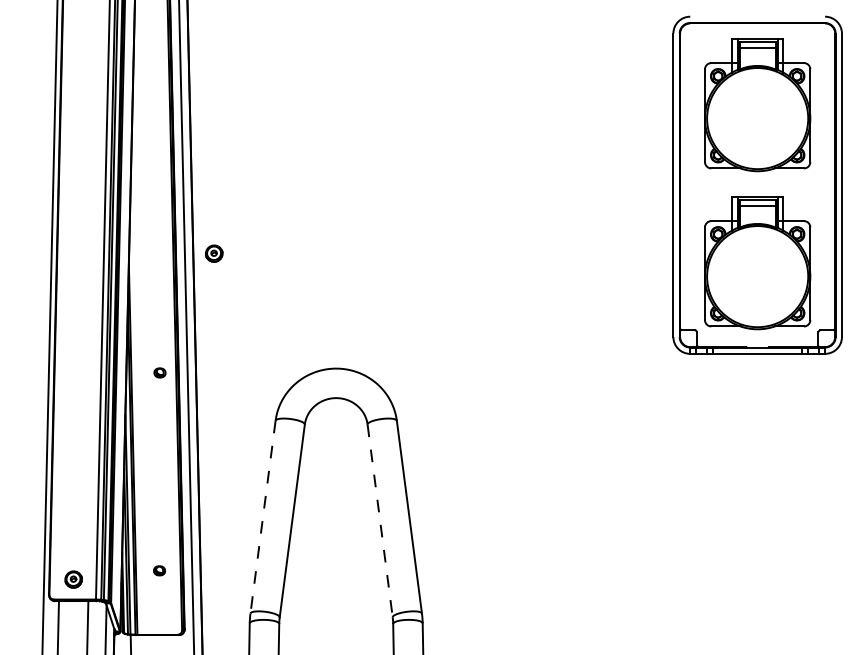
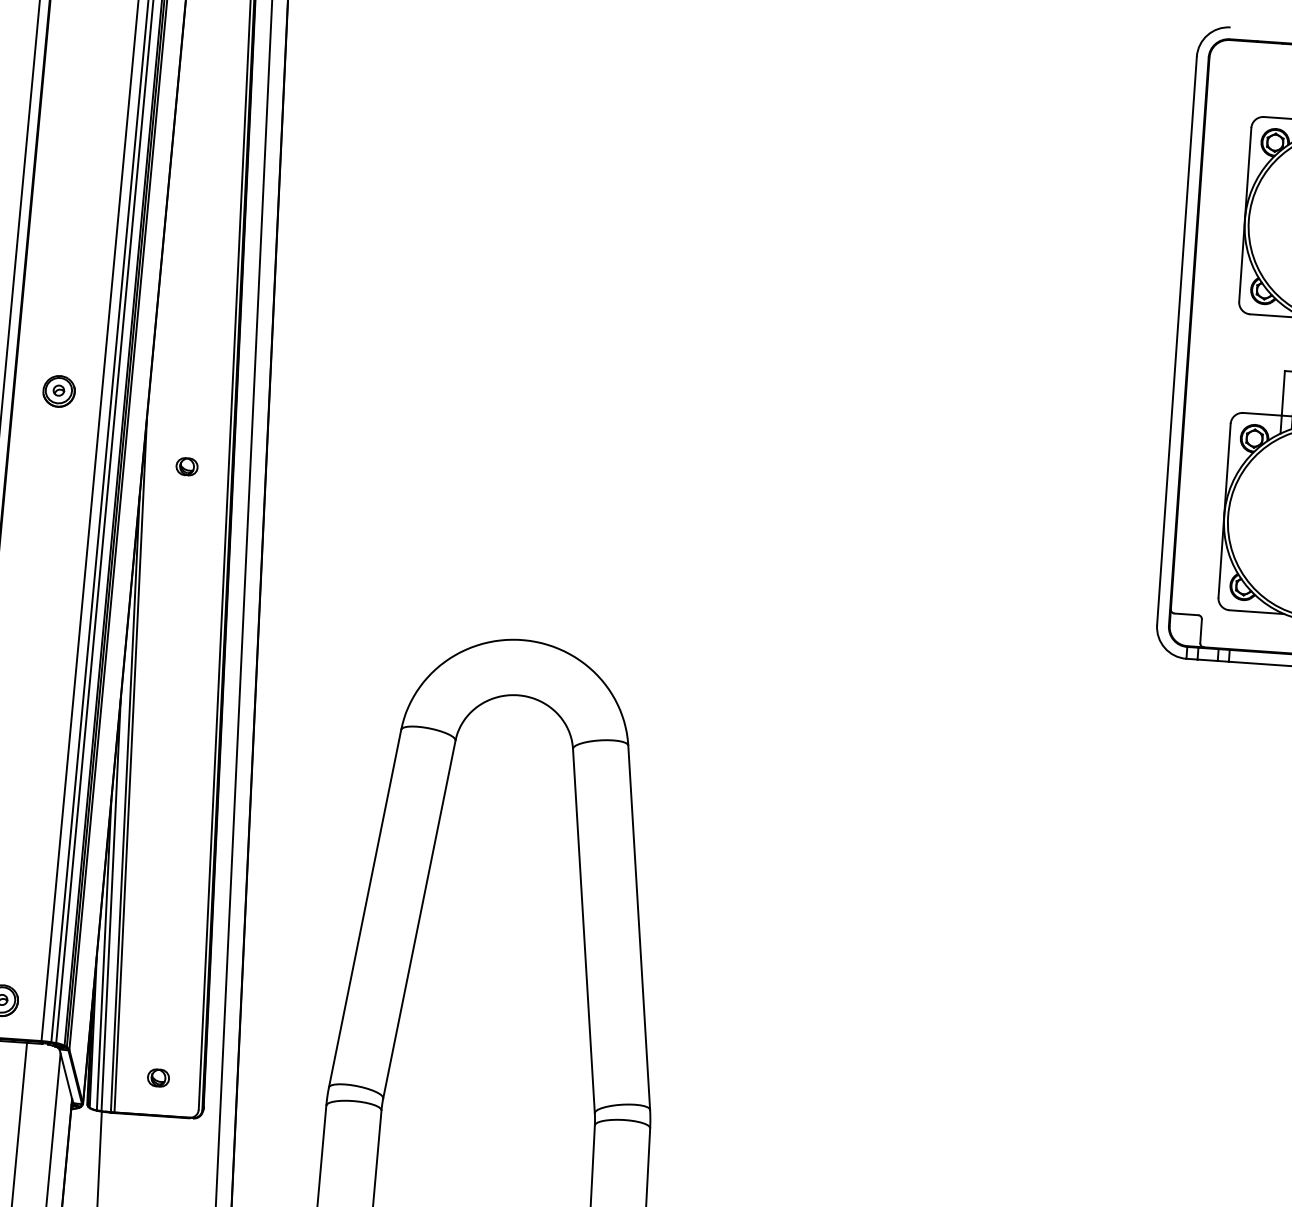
part: (214, 253) -> (59, 391), moved
part: (159, 372) -> (186, 465), moved
line: (262, 517) -> (364, 909), dashed -> solid
line: (380, 521) -> (584, 932), dashed -> solid
part: (159, 570) -> (158, 1077), moved

